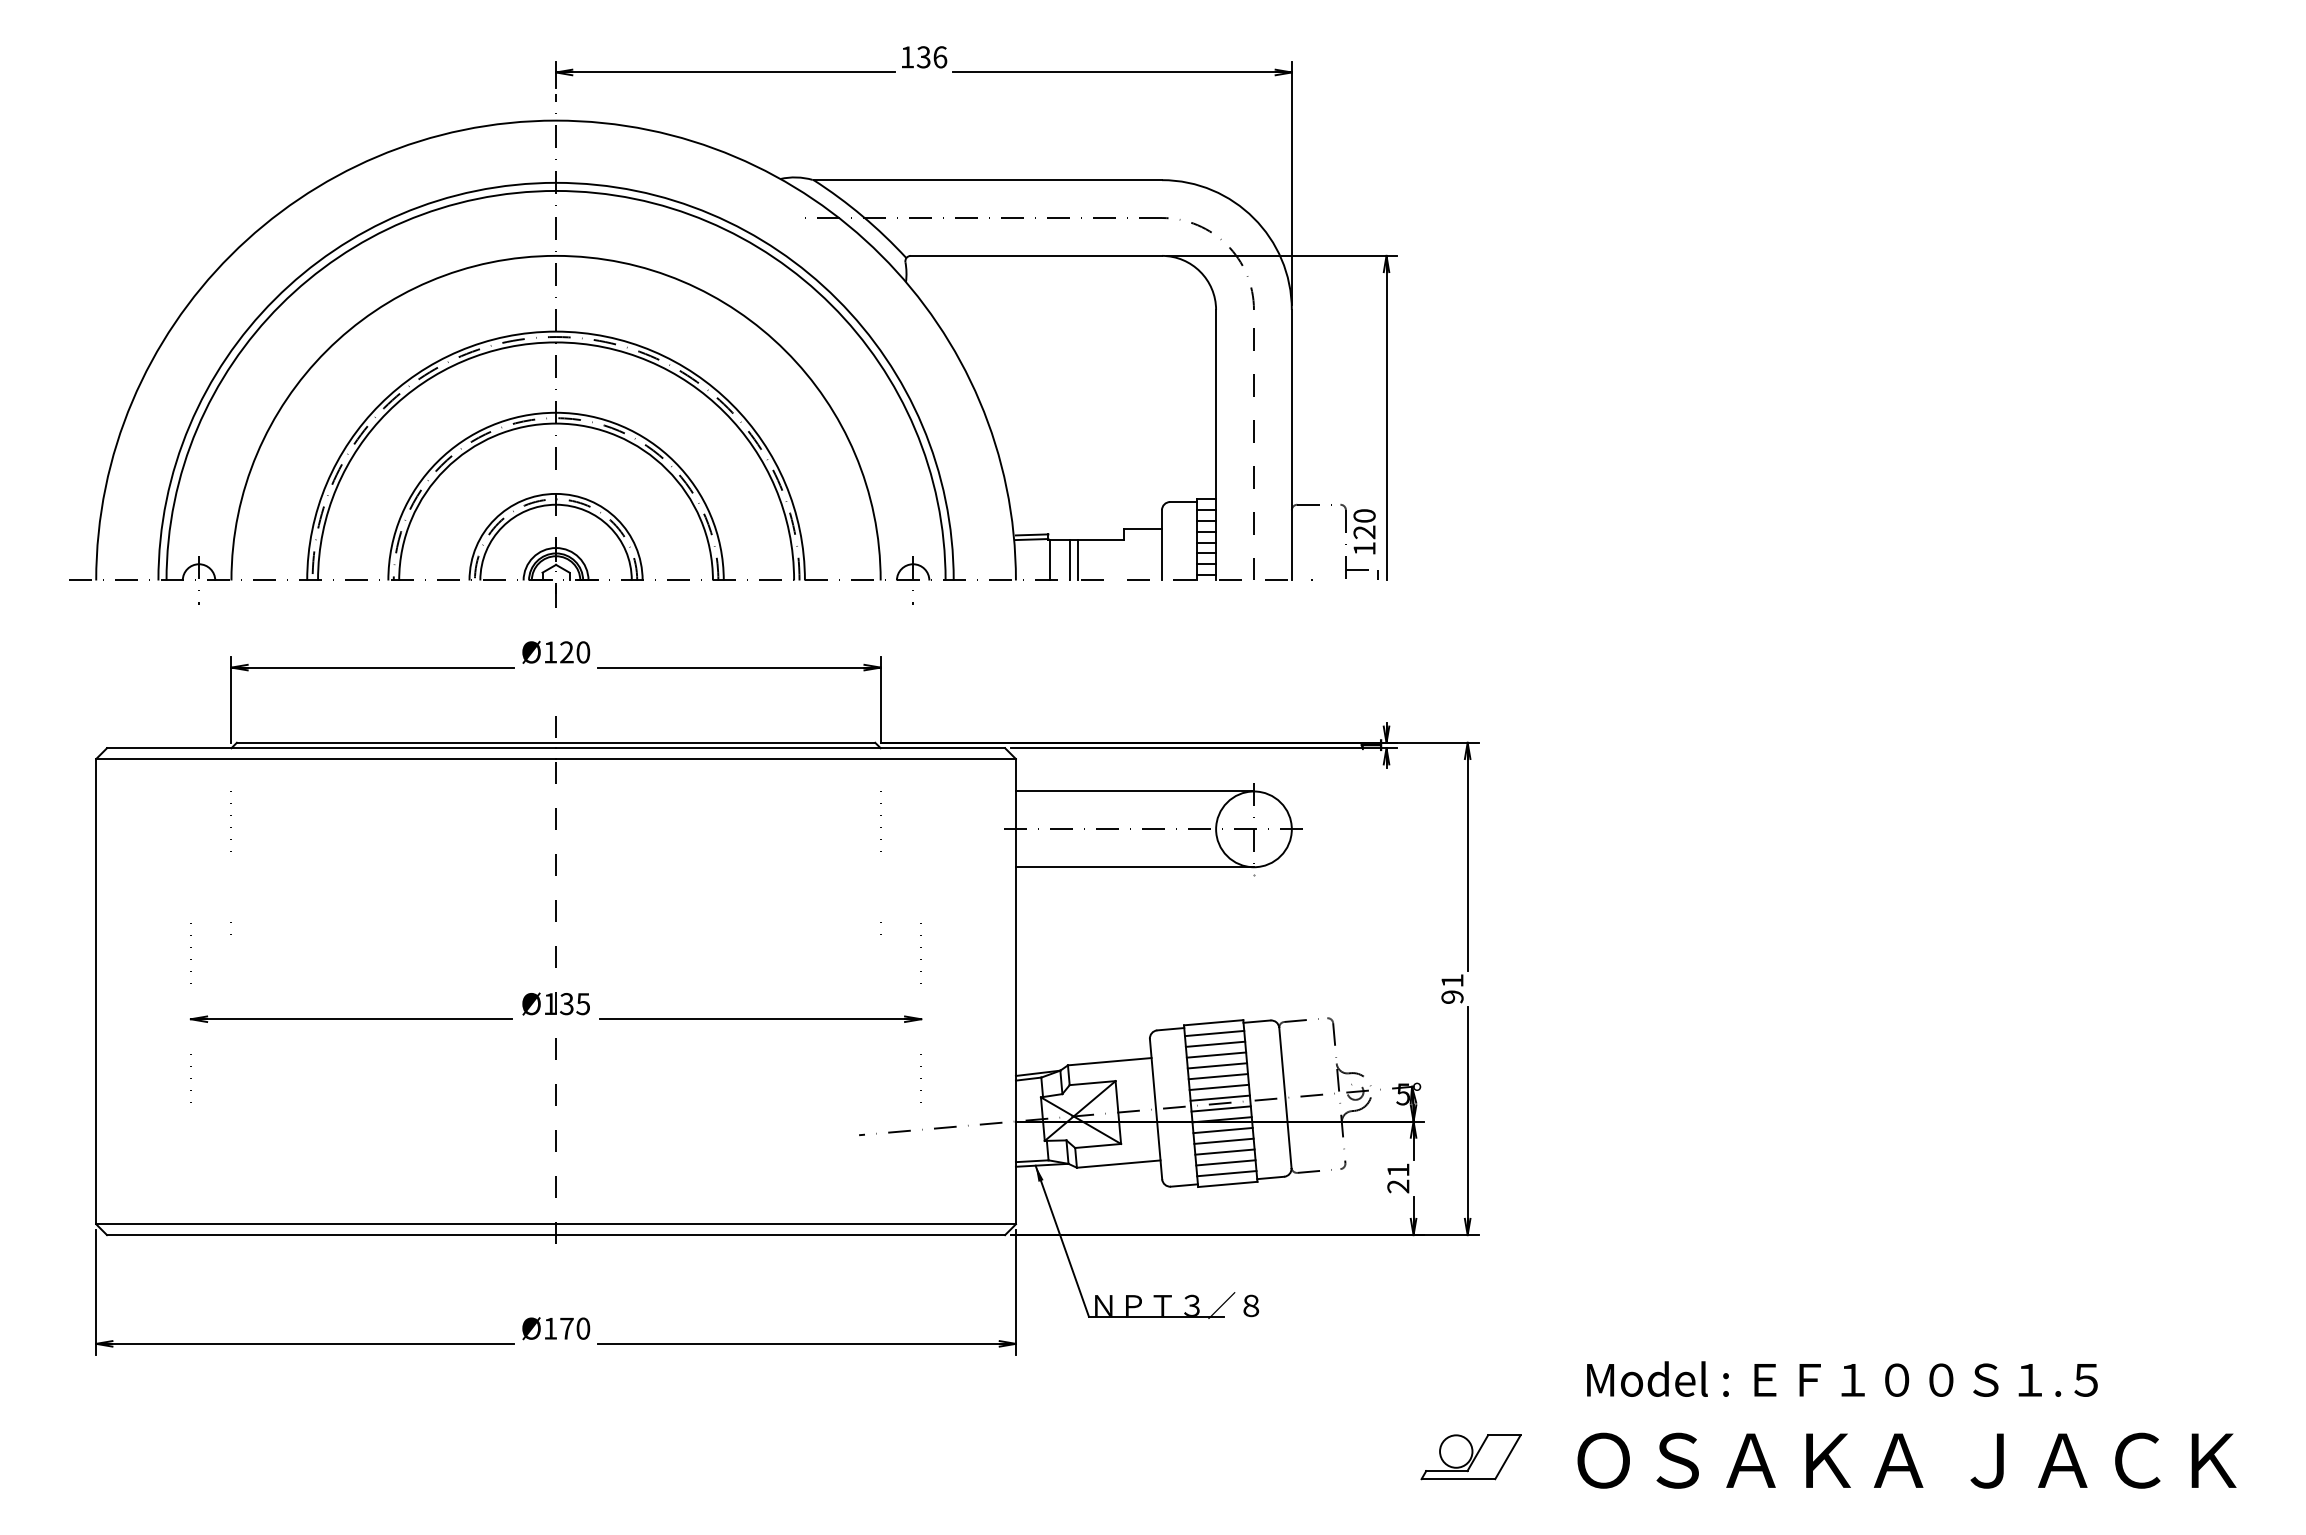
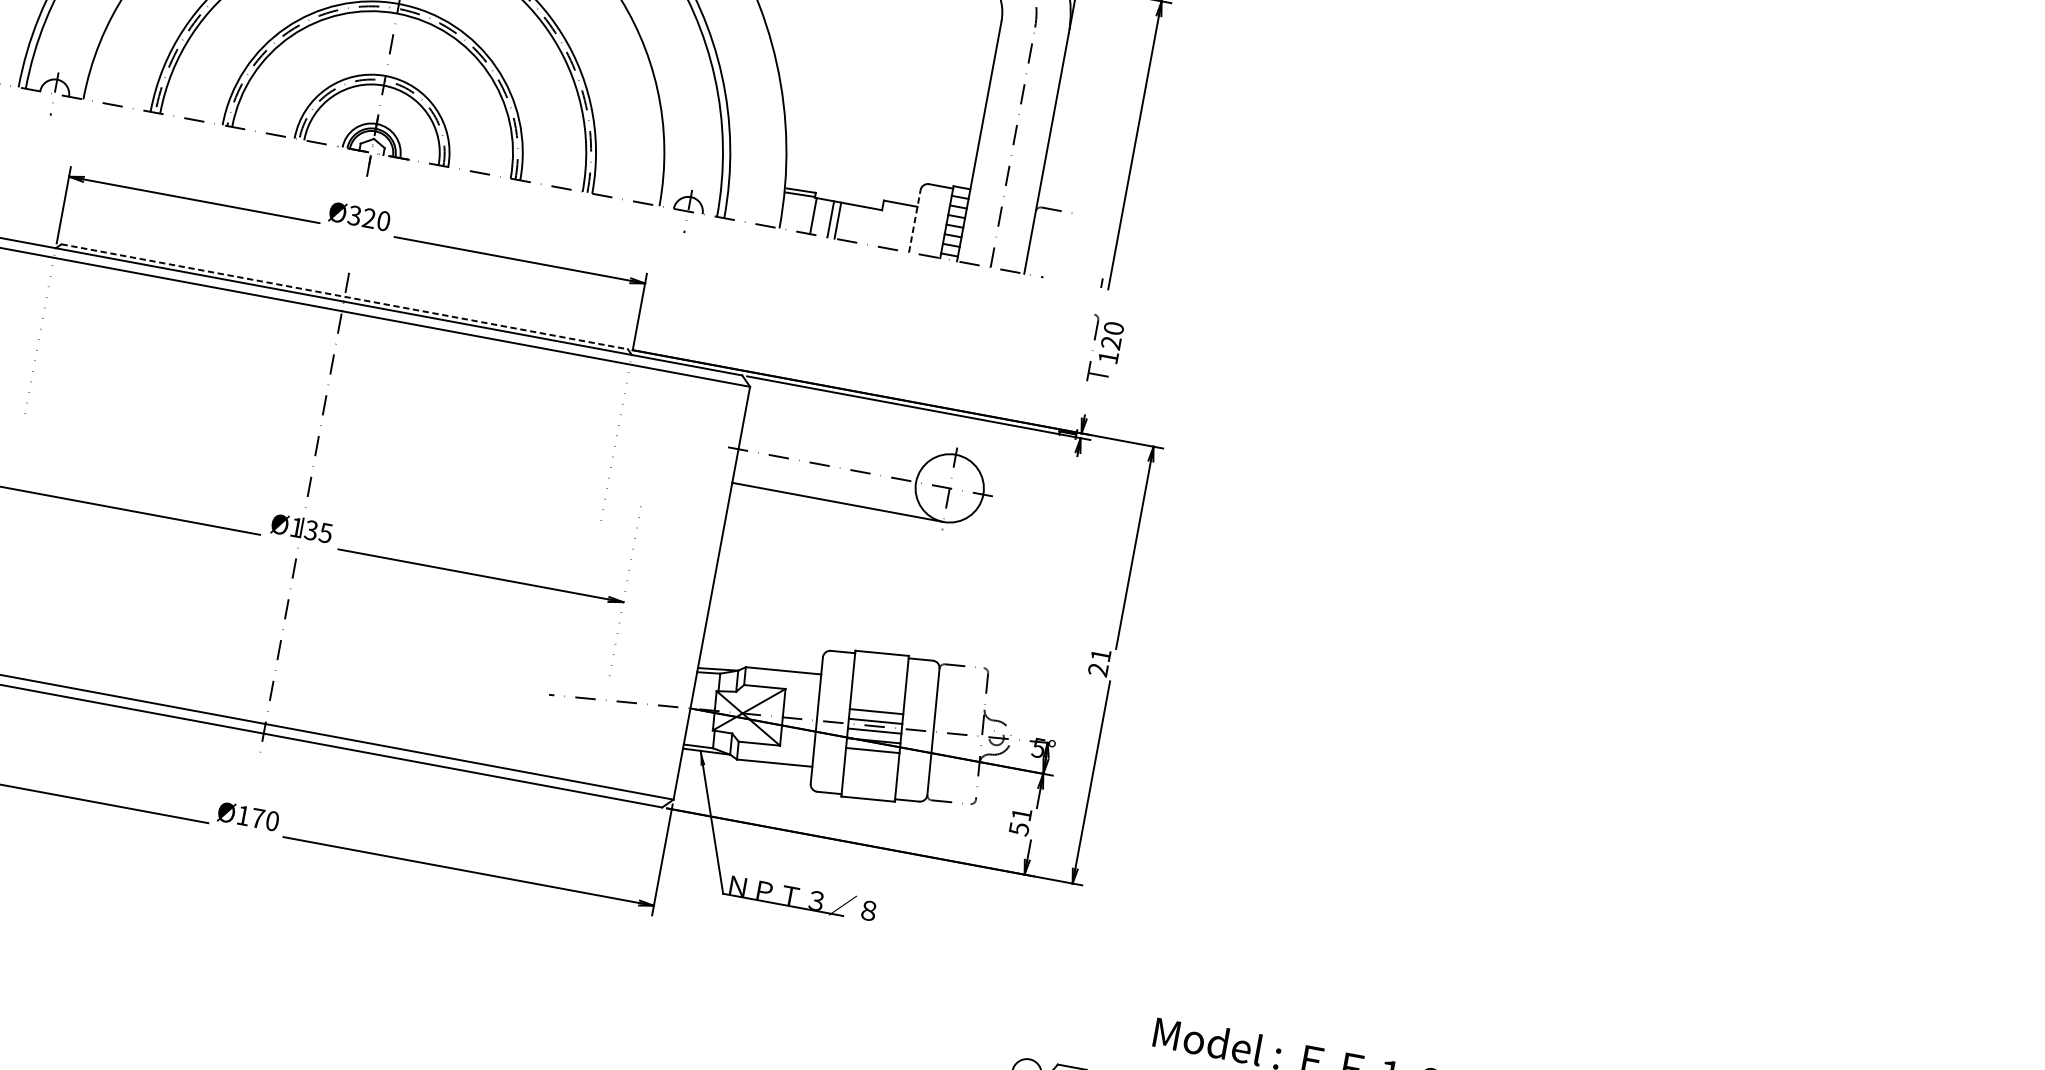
part: (1357, 541) -> (1103, 349), moved
line: (1162, 544) -> (915, 220), solid -> dashed
text: (550, 652) -> (354, 215), Ø120 -> Ø320
line: (556, 742) -> (345, 296), solid -> dashed
line: (1134, 791) -> (849, 435), removed
text: (1452, 996) -> (1098, 669), 91 -> 21
line: (1214, 1033) -> (881, 663), removed
line: (1215, 1043) -> (880, 672), removed
line: (1216, 1054) -> (879, 681), removed
line: (1217, 1065) -> (878, 691), removed
line: (1218, 1076) -> (877, 701), removed
line: (1223, 1140) -> (871, 759), removed
line: (1224, 1151) -> (870, 769), removed
line: (1225, 1162) -> (869, 779), removed
line: (1226, 1173) -> (868, 789), removed
text: (1398, 1186) -> (1019, 829), 21 -> 51

